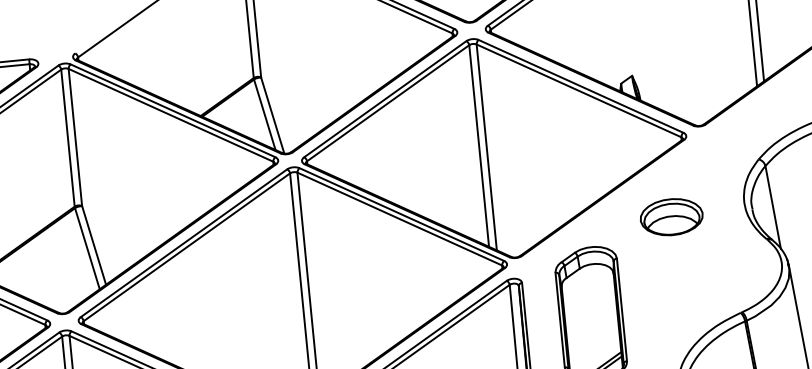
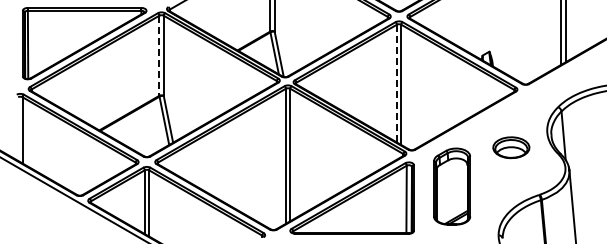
line: (68, 139) -> (159, 56), solid -> dashed
line: (478, 145) -> (396, 83), solid -> dashed
part: (671, 216) -> (511, 147), moved

